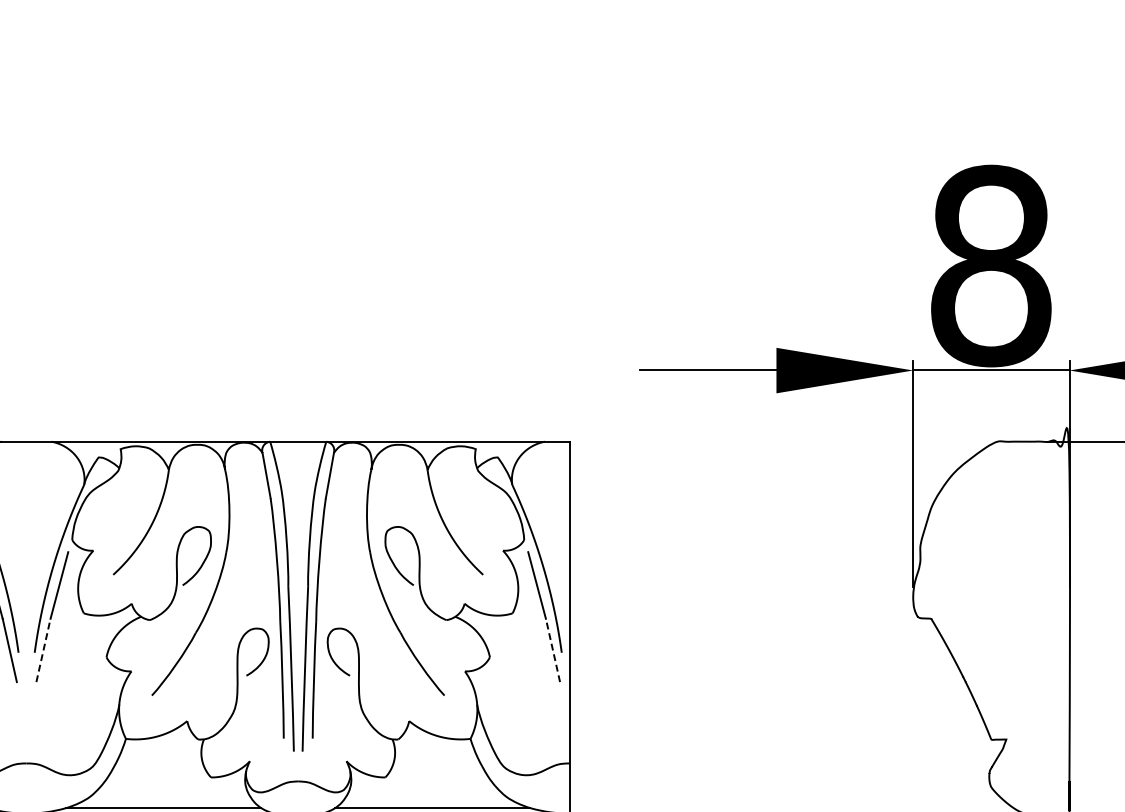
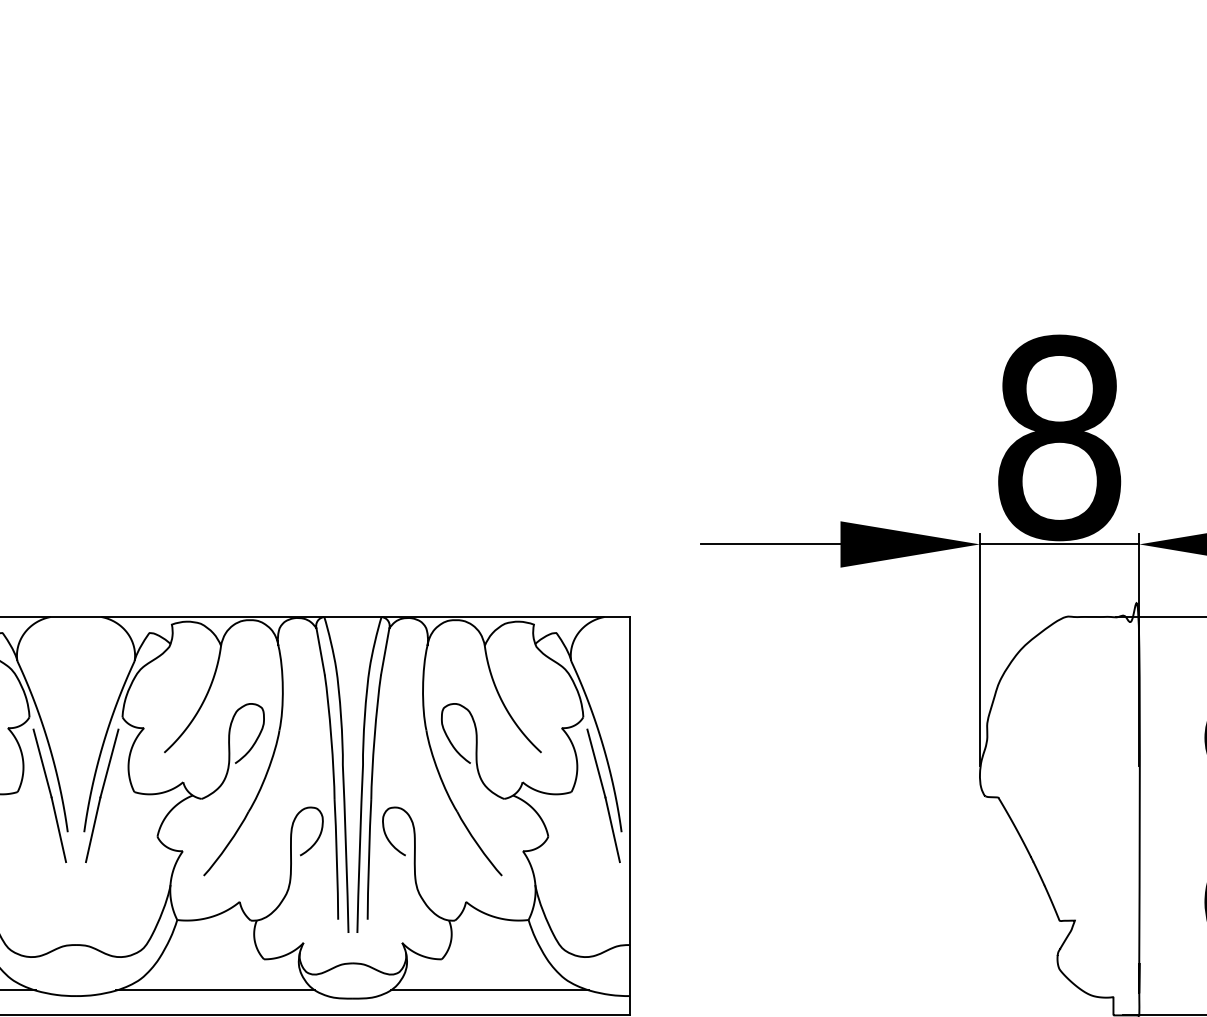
line: (43, 650) -> (93, 829), dashed -> solid
line: (552, 650) -> (612, 829), dashed -> solid

